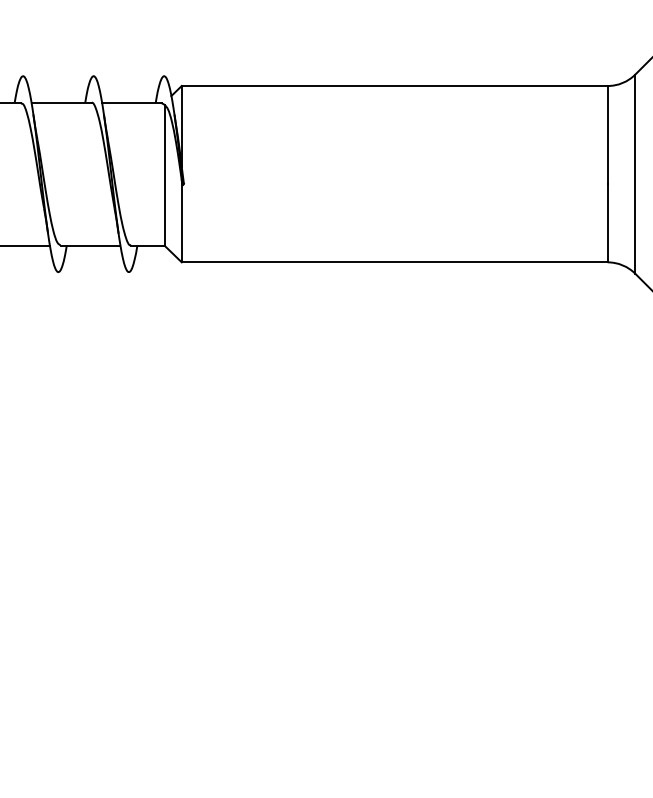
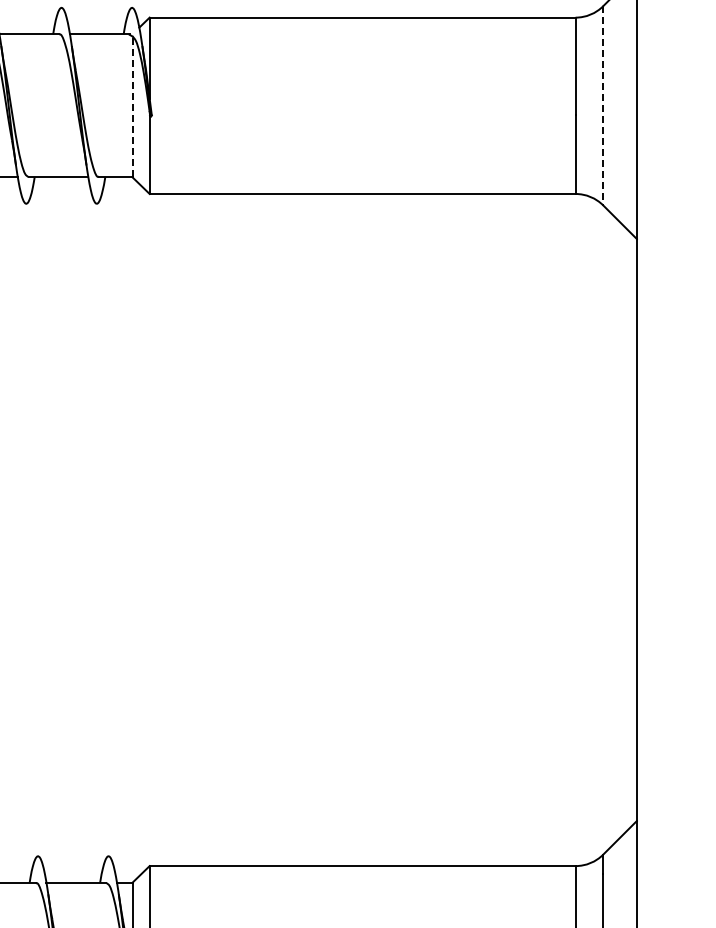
line: (635, 173) -> (603, 105), solid -> dashed
line: (164, 174) -> (132, 106), solid -> dashed

